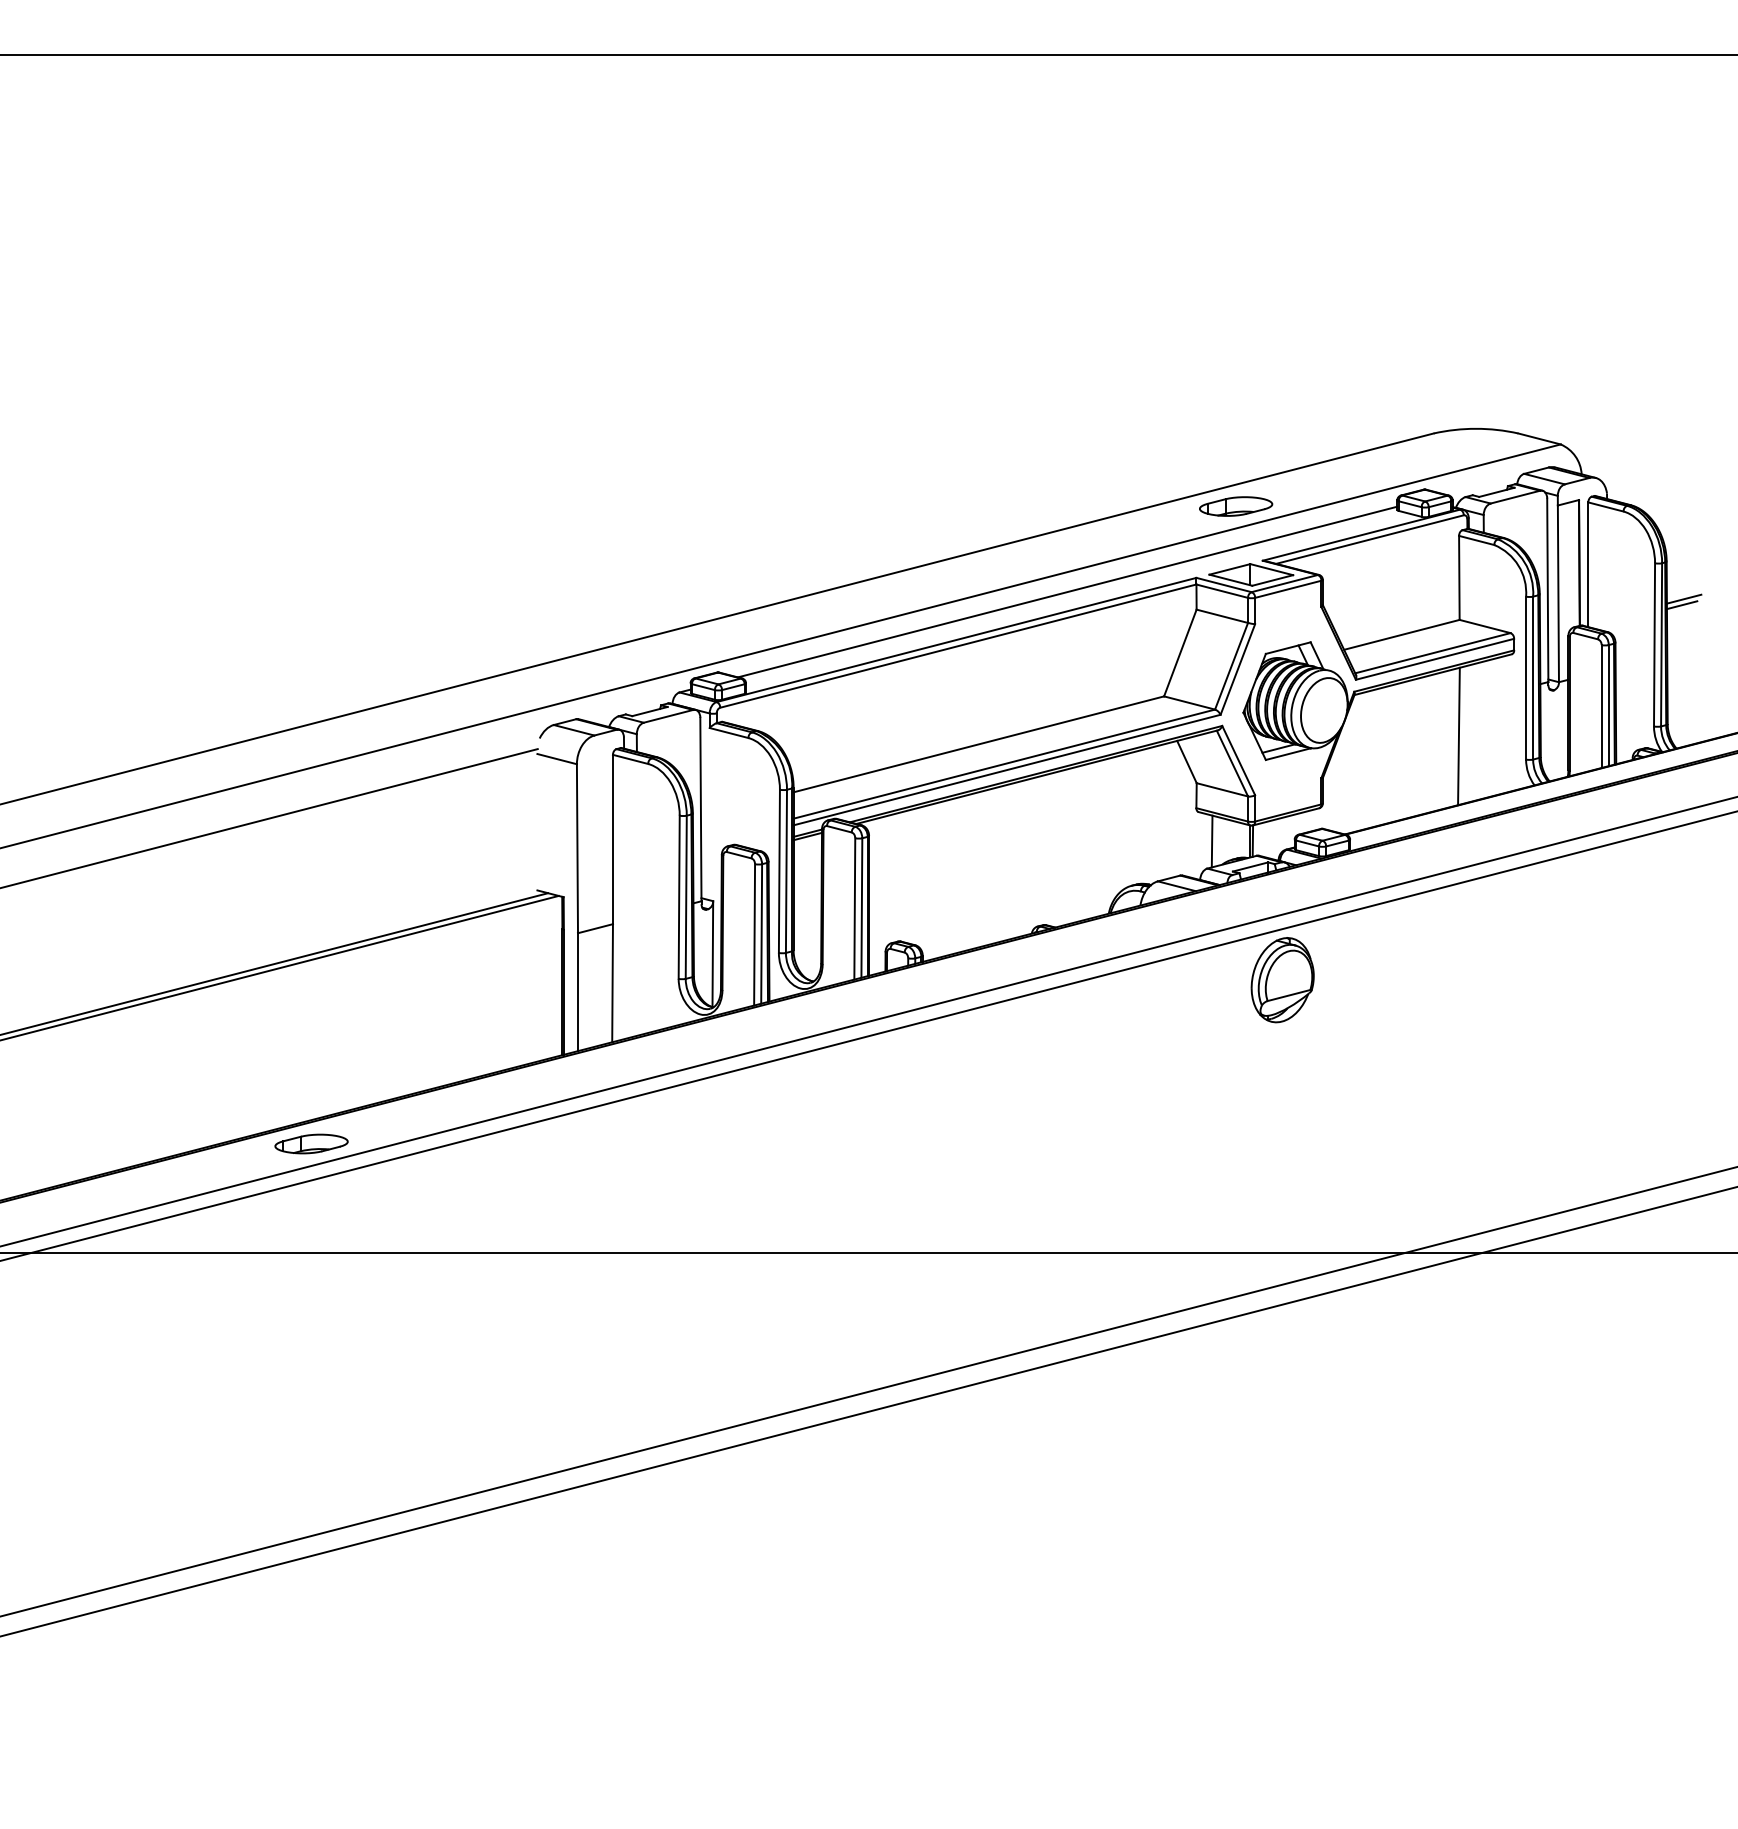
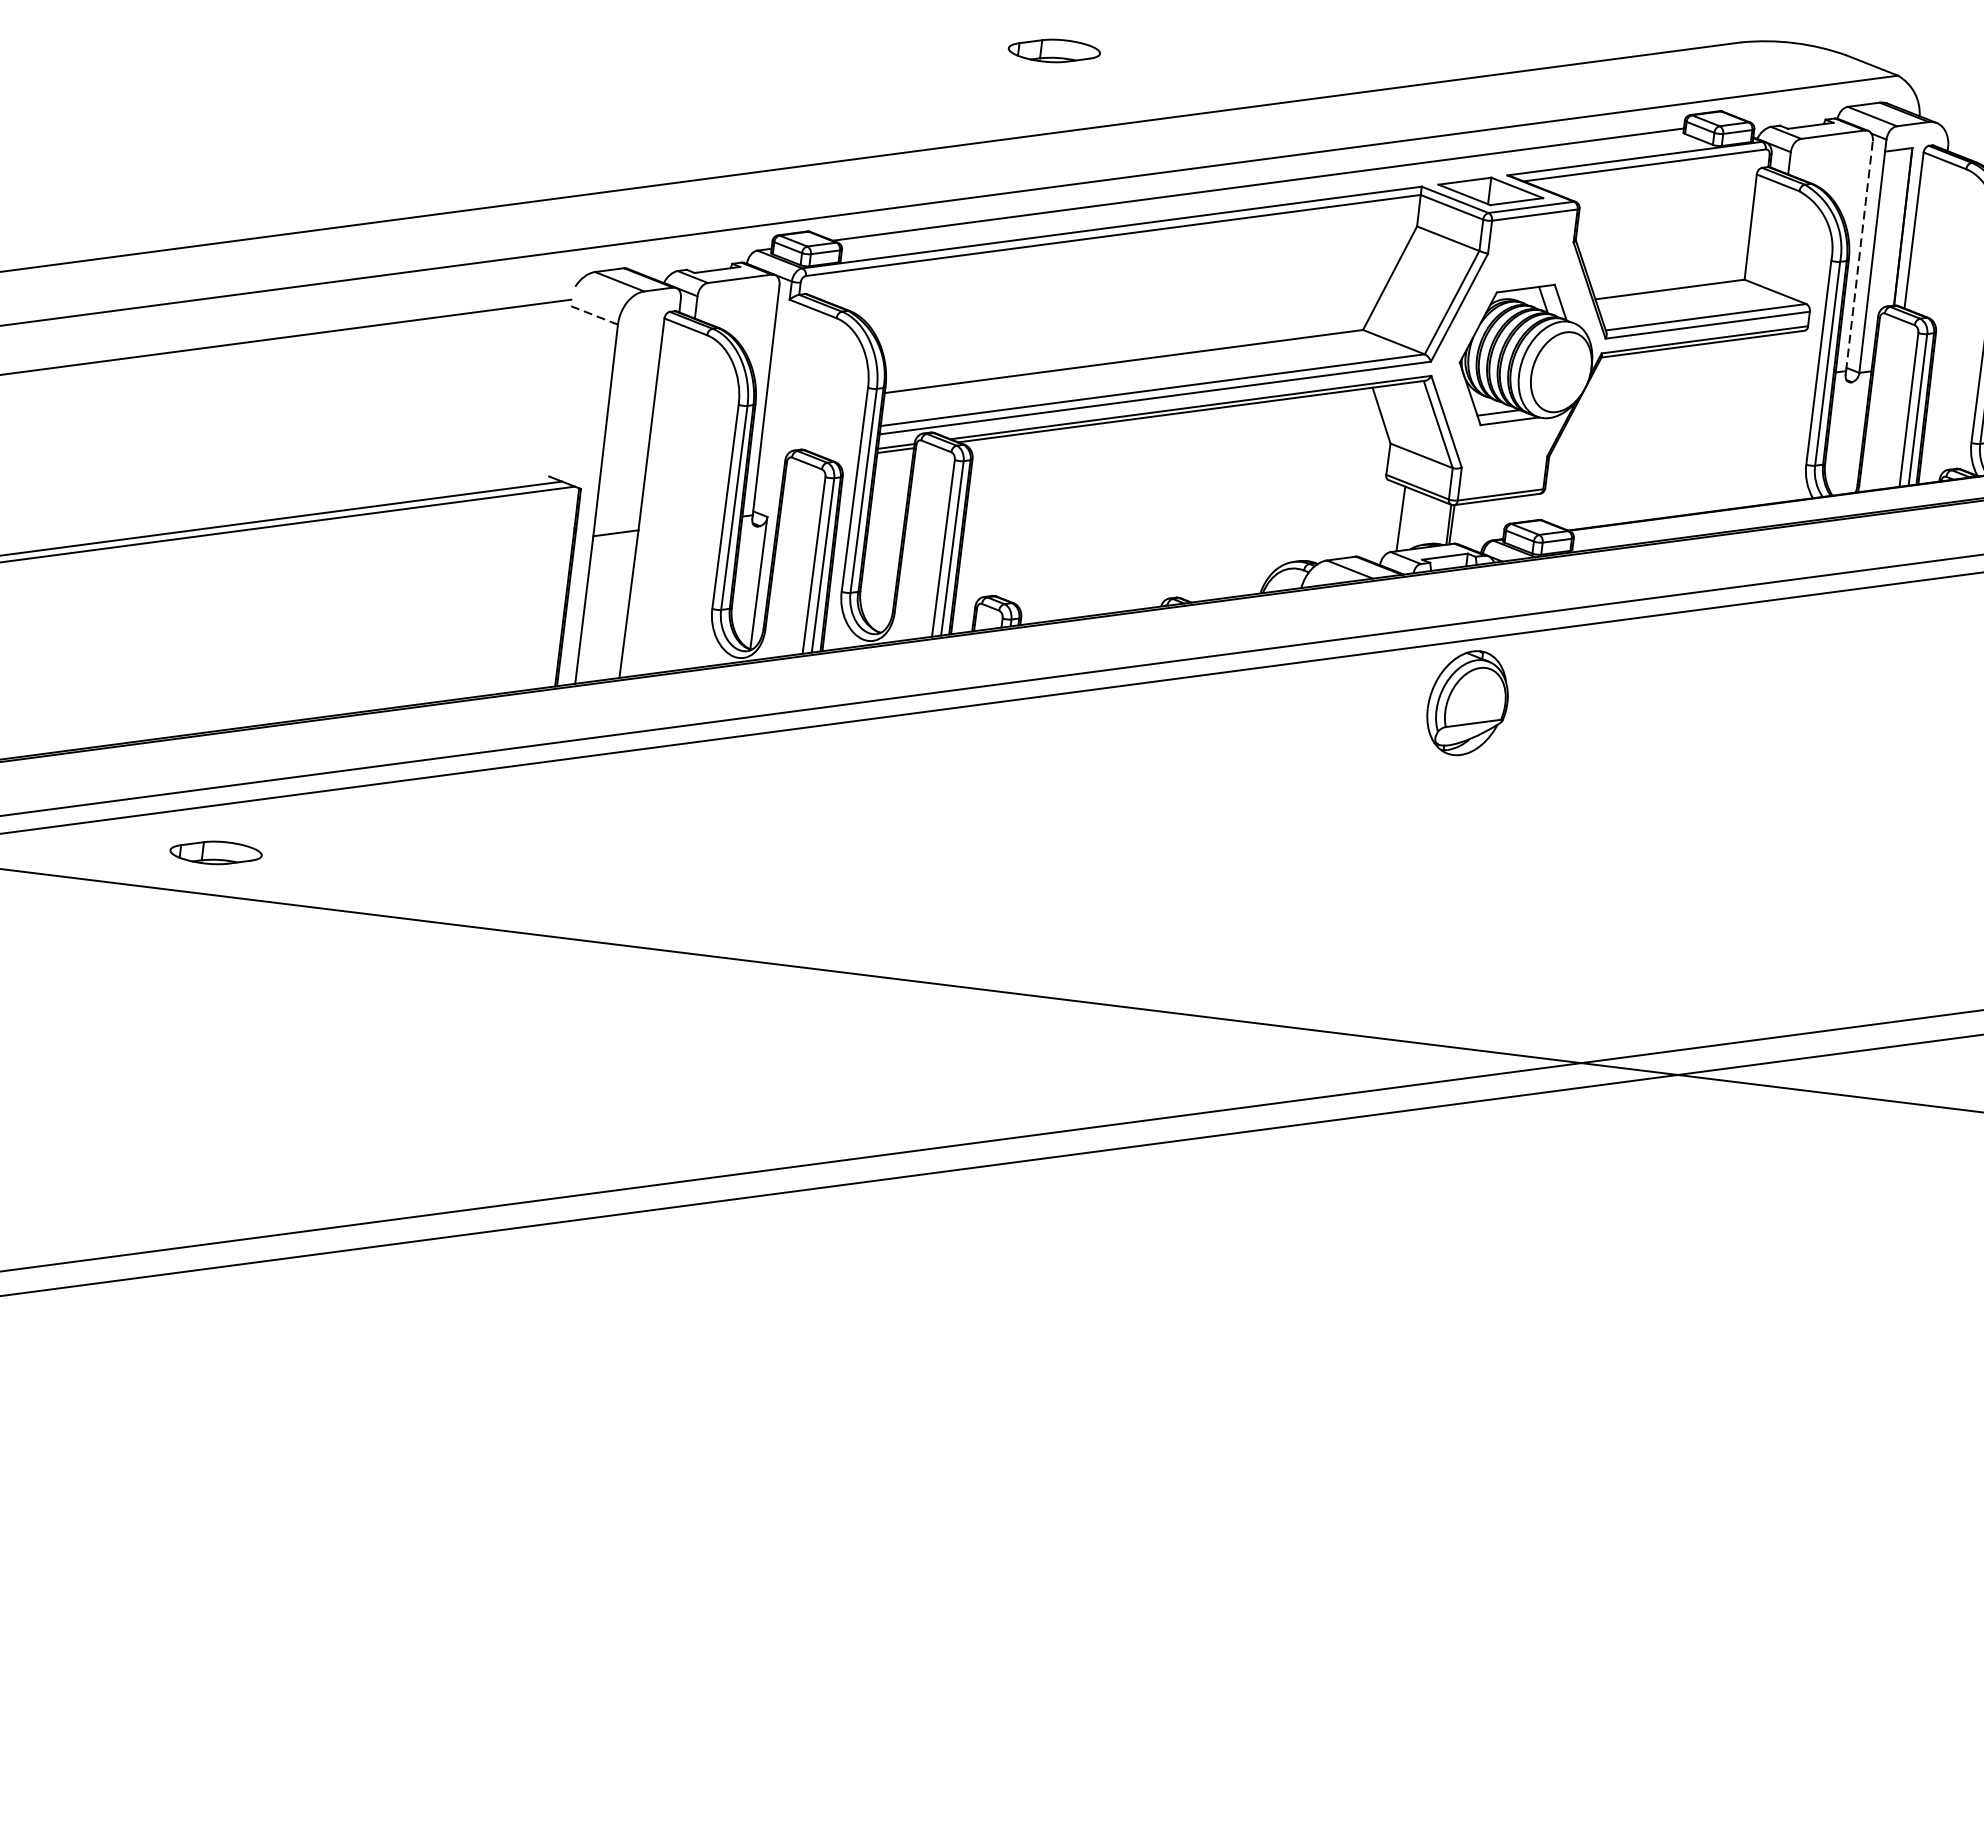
part: (1236, 506) -> (1054, 50), moved
line: (1547, 590) -> (1859, 256), solid -> dashed
line: (1458, 736) -> (1725, 425), removed
line: (556, 759) -> (593, 315), solid -> dashed
part: (311, 1143) -> (216, 852), moved

